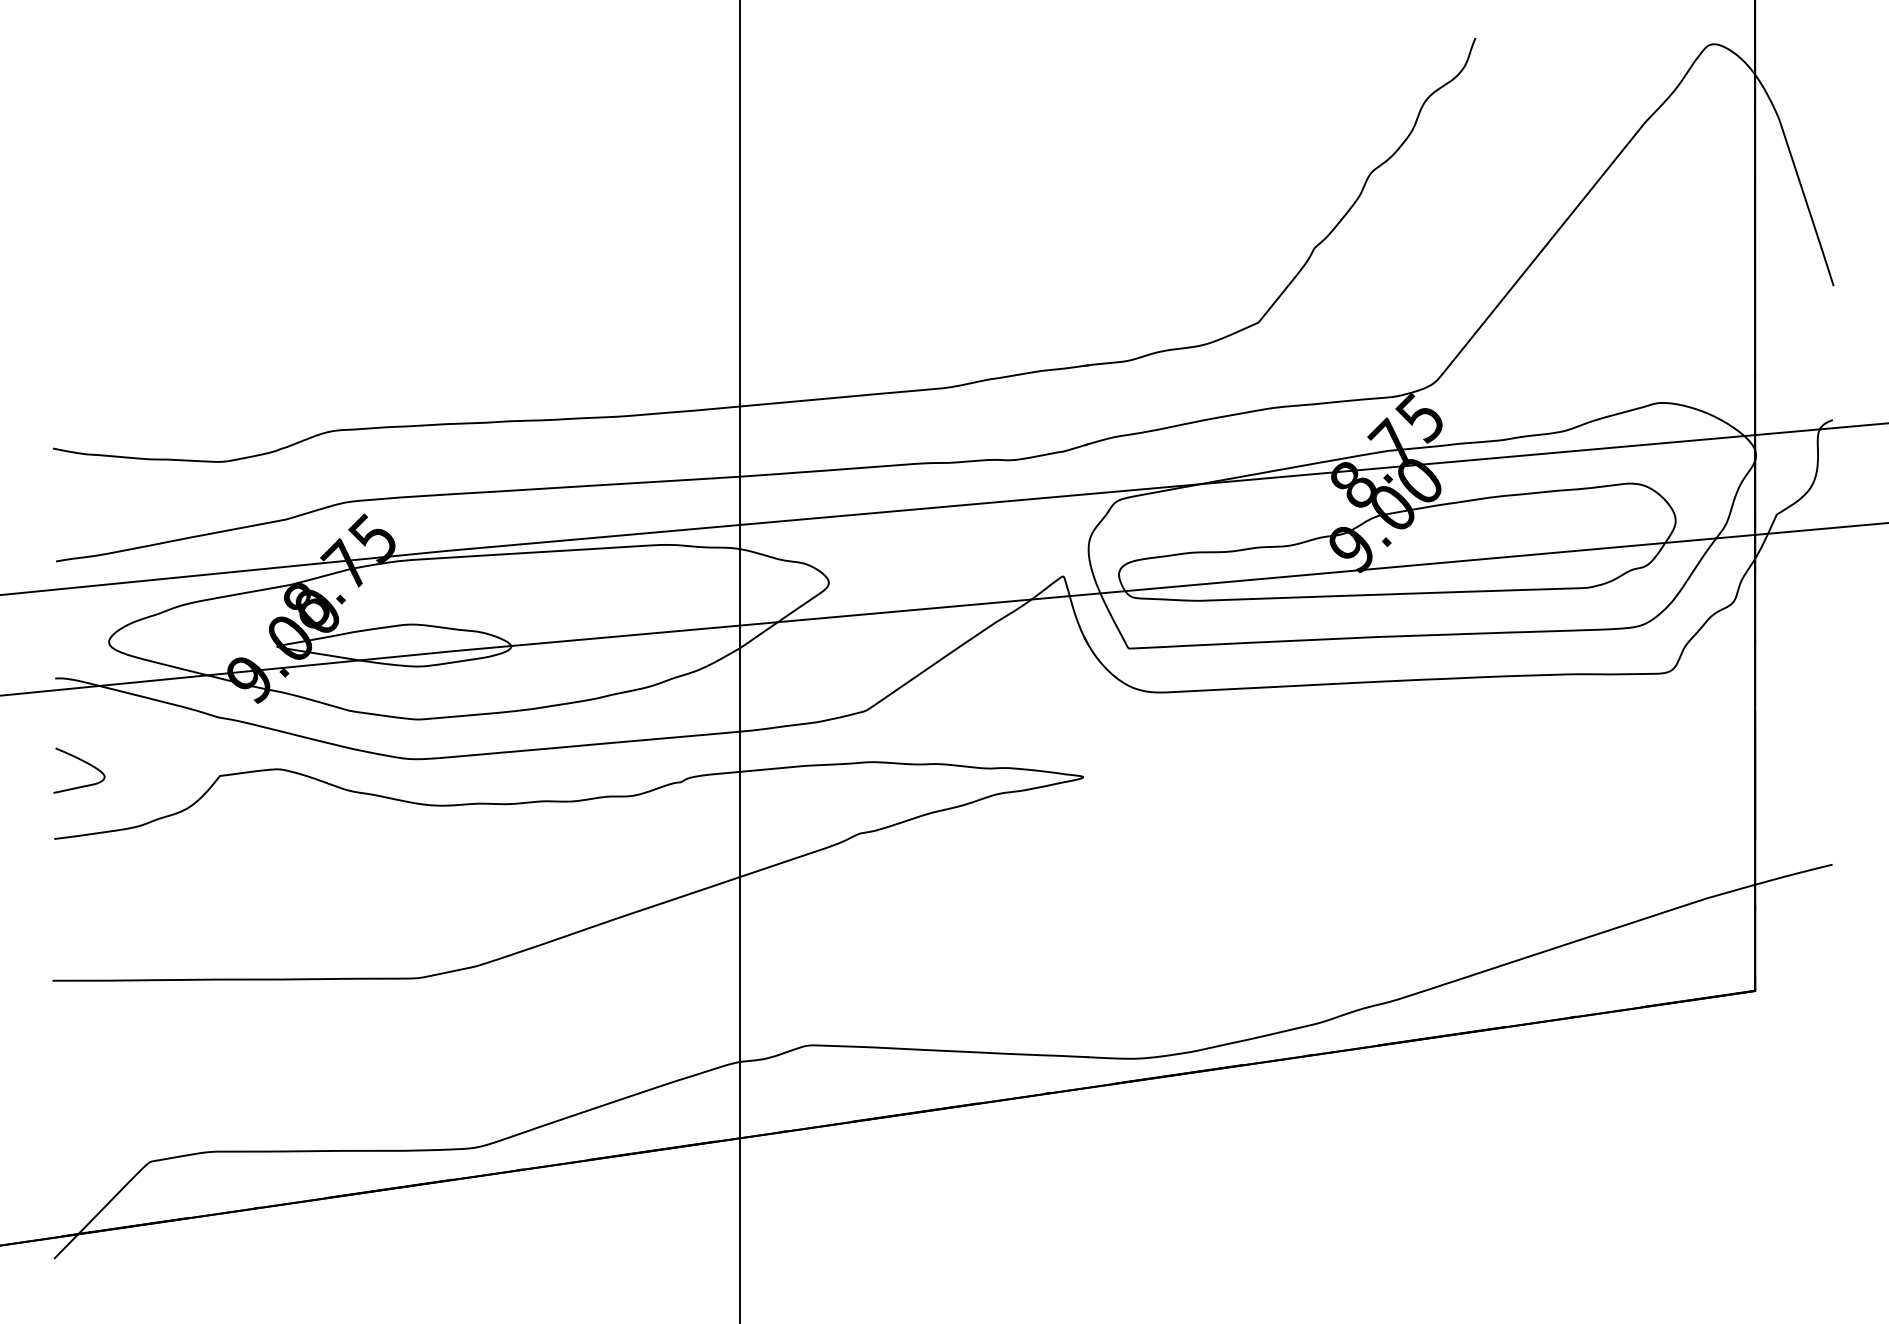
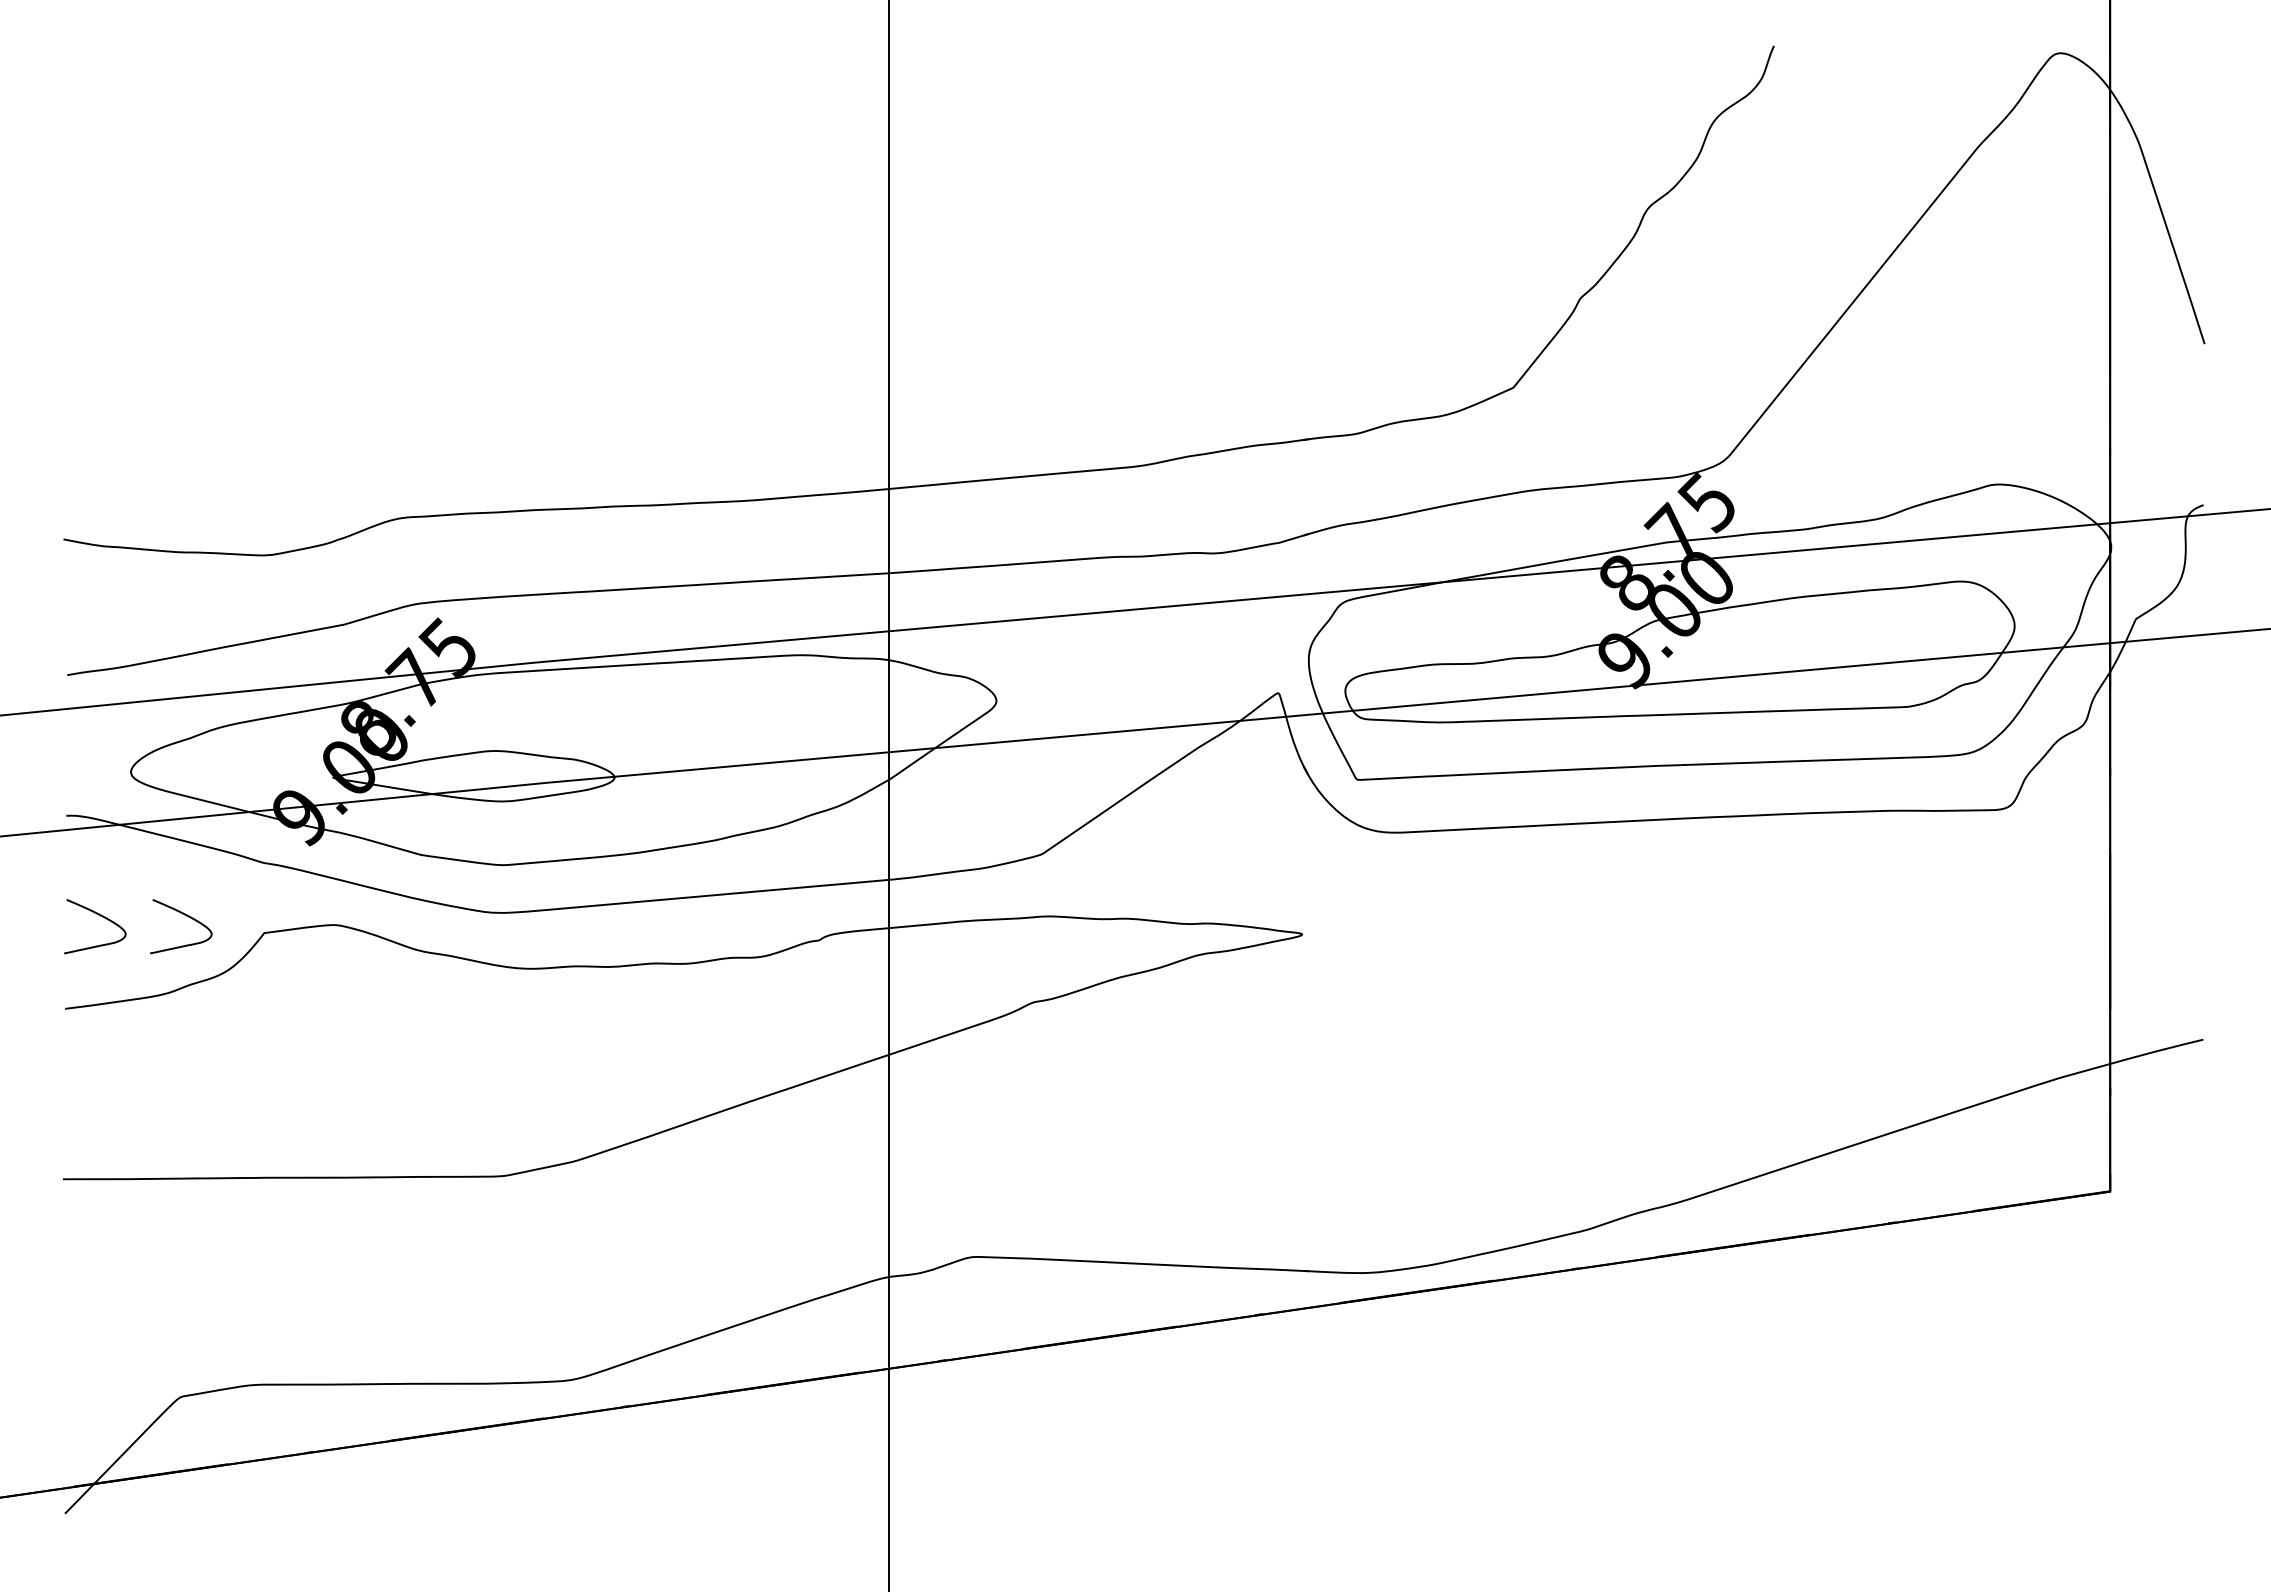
curve: (155, 762) -> (186, 916), added

